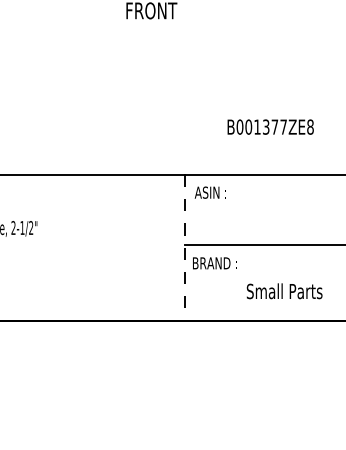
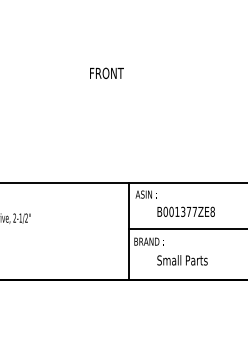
text: (269, 126) -> (185, 211), moved
line: (185, 248) -> (129, 231), dashed -> solid
text: (284, 291) -> (182, 260), moved

